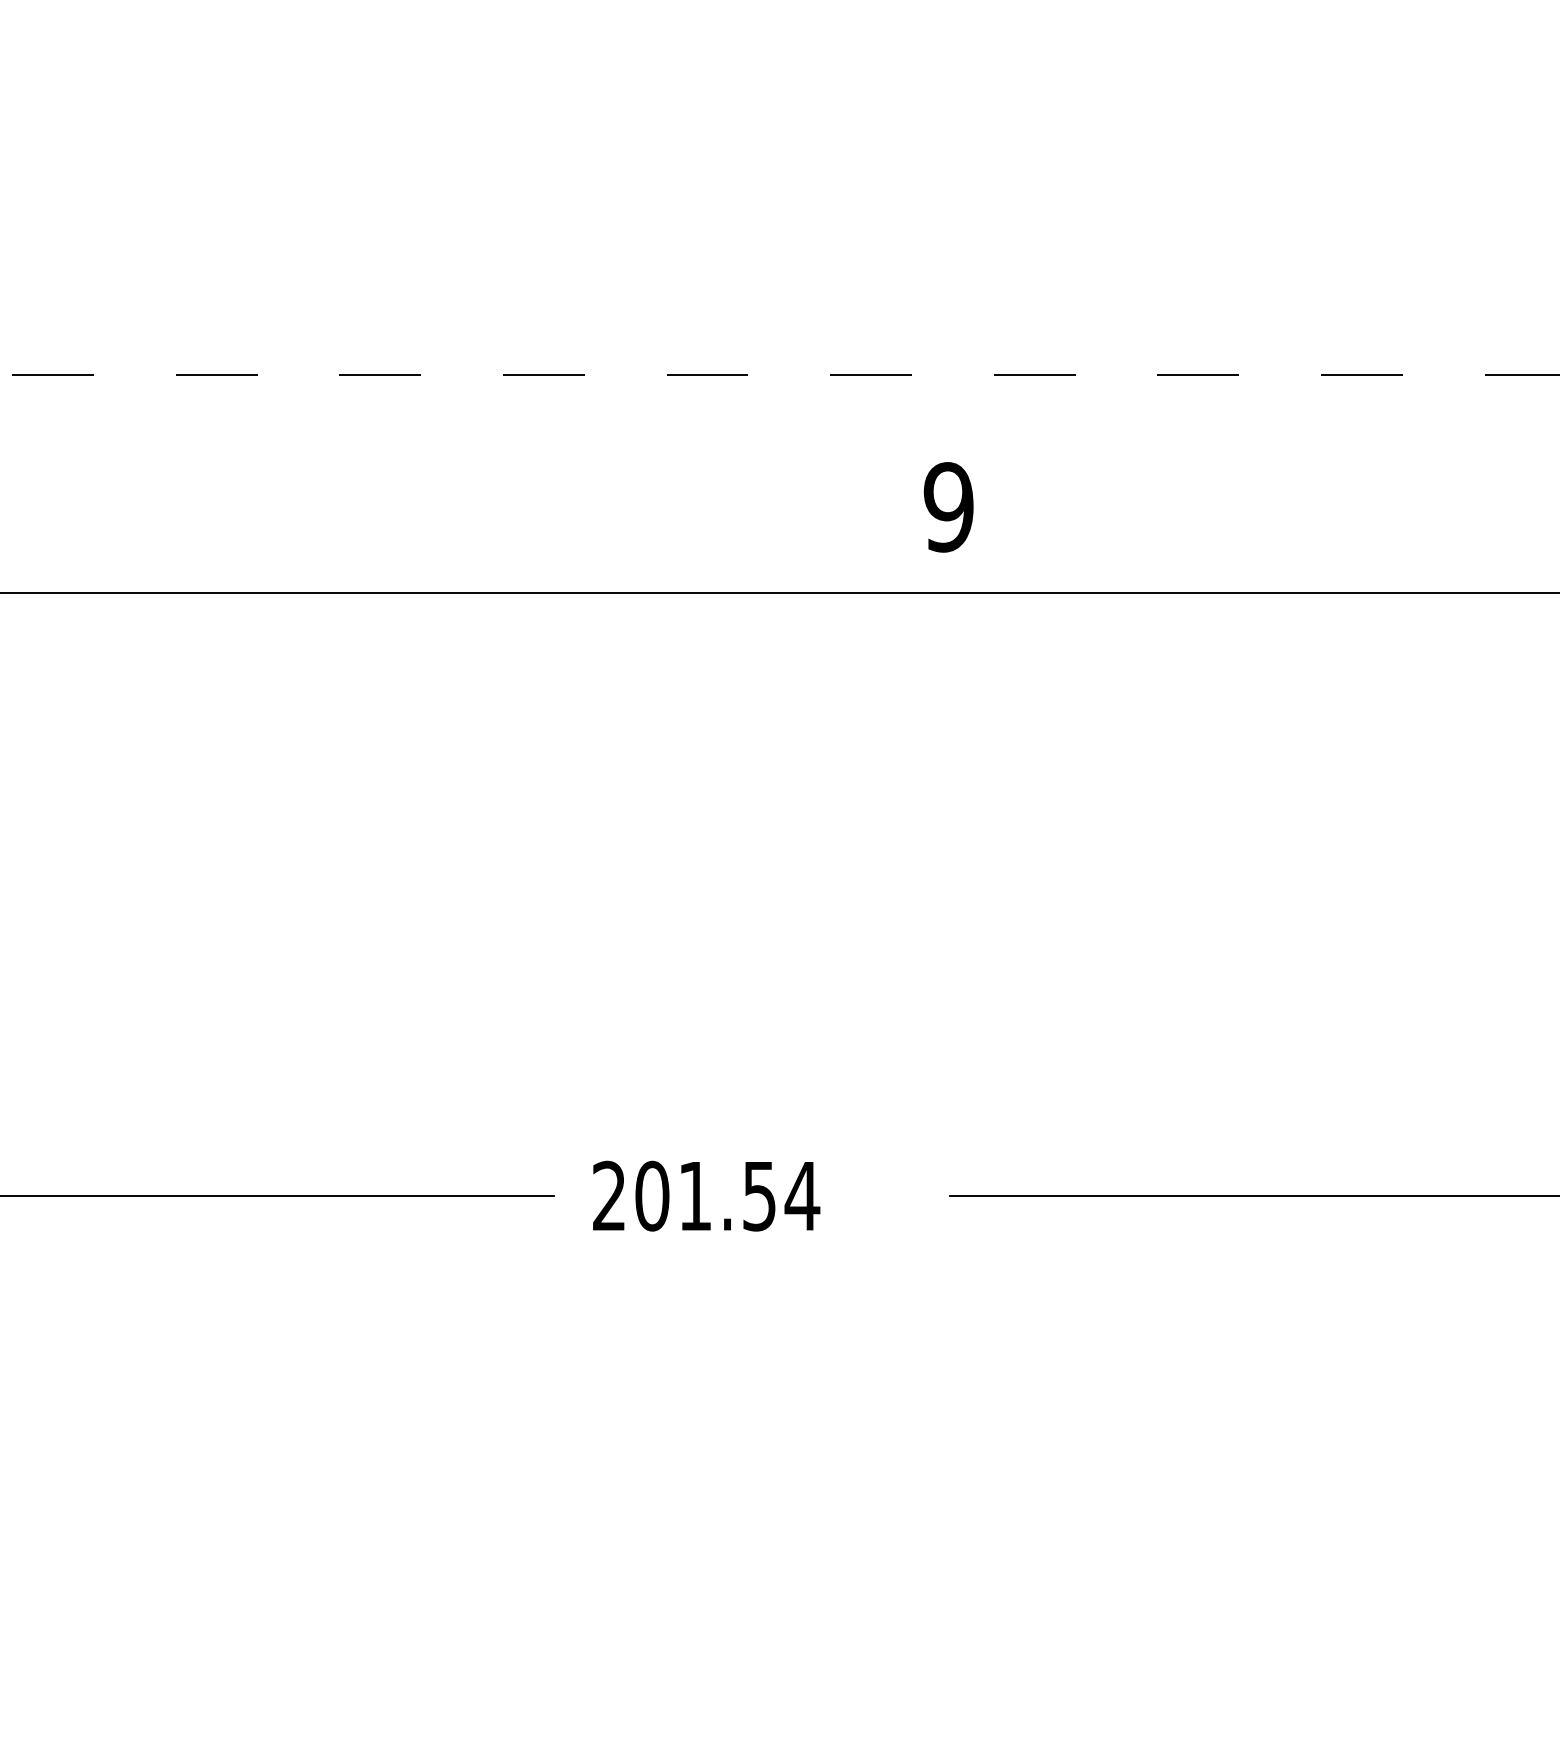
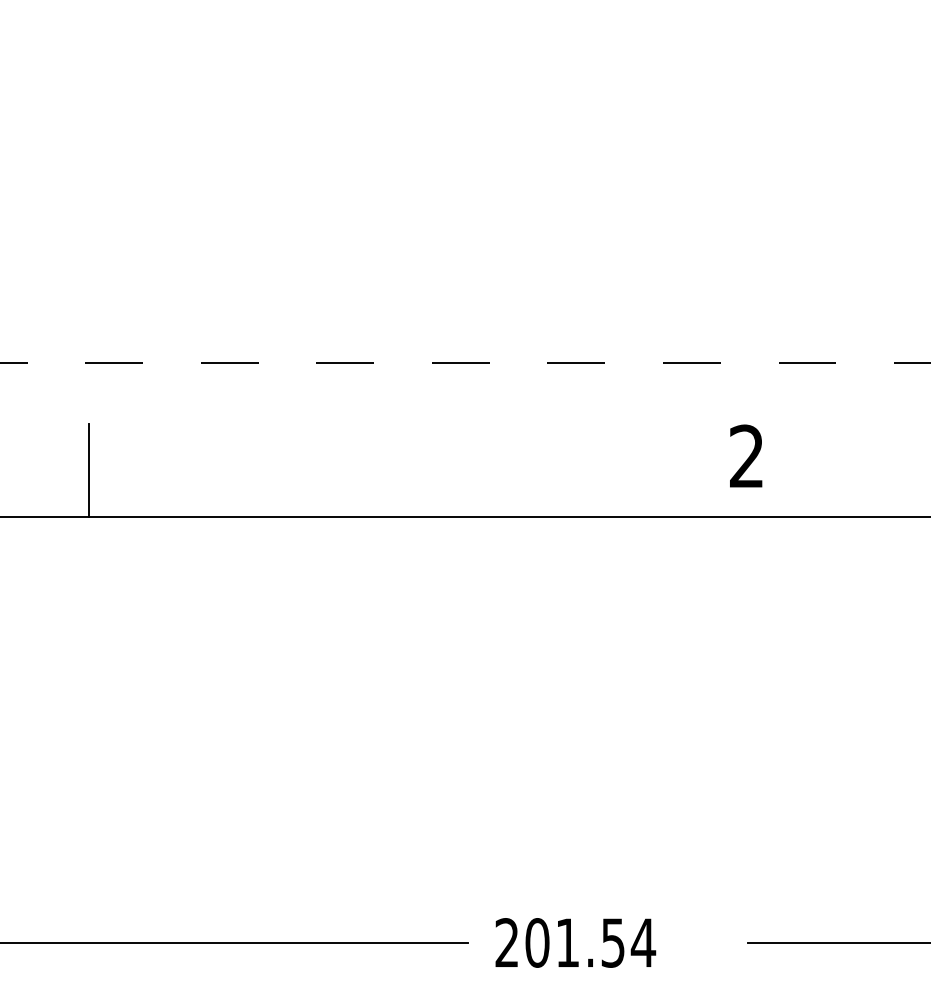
text: (948, 507) -> (746, 456), 9 -> 2
line: (17, 527) -> (89, 470), added

